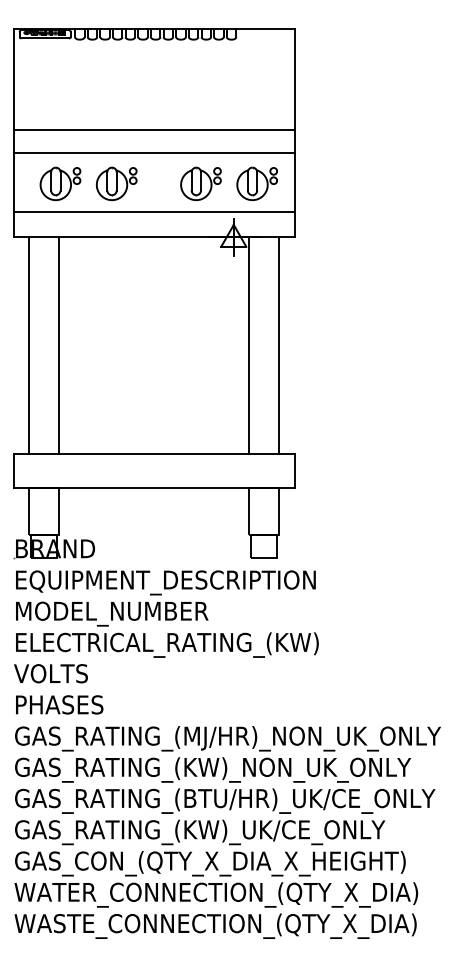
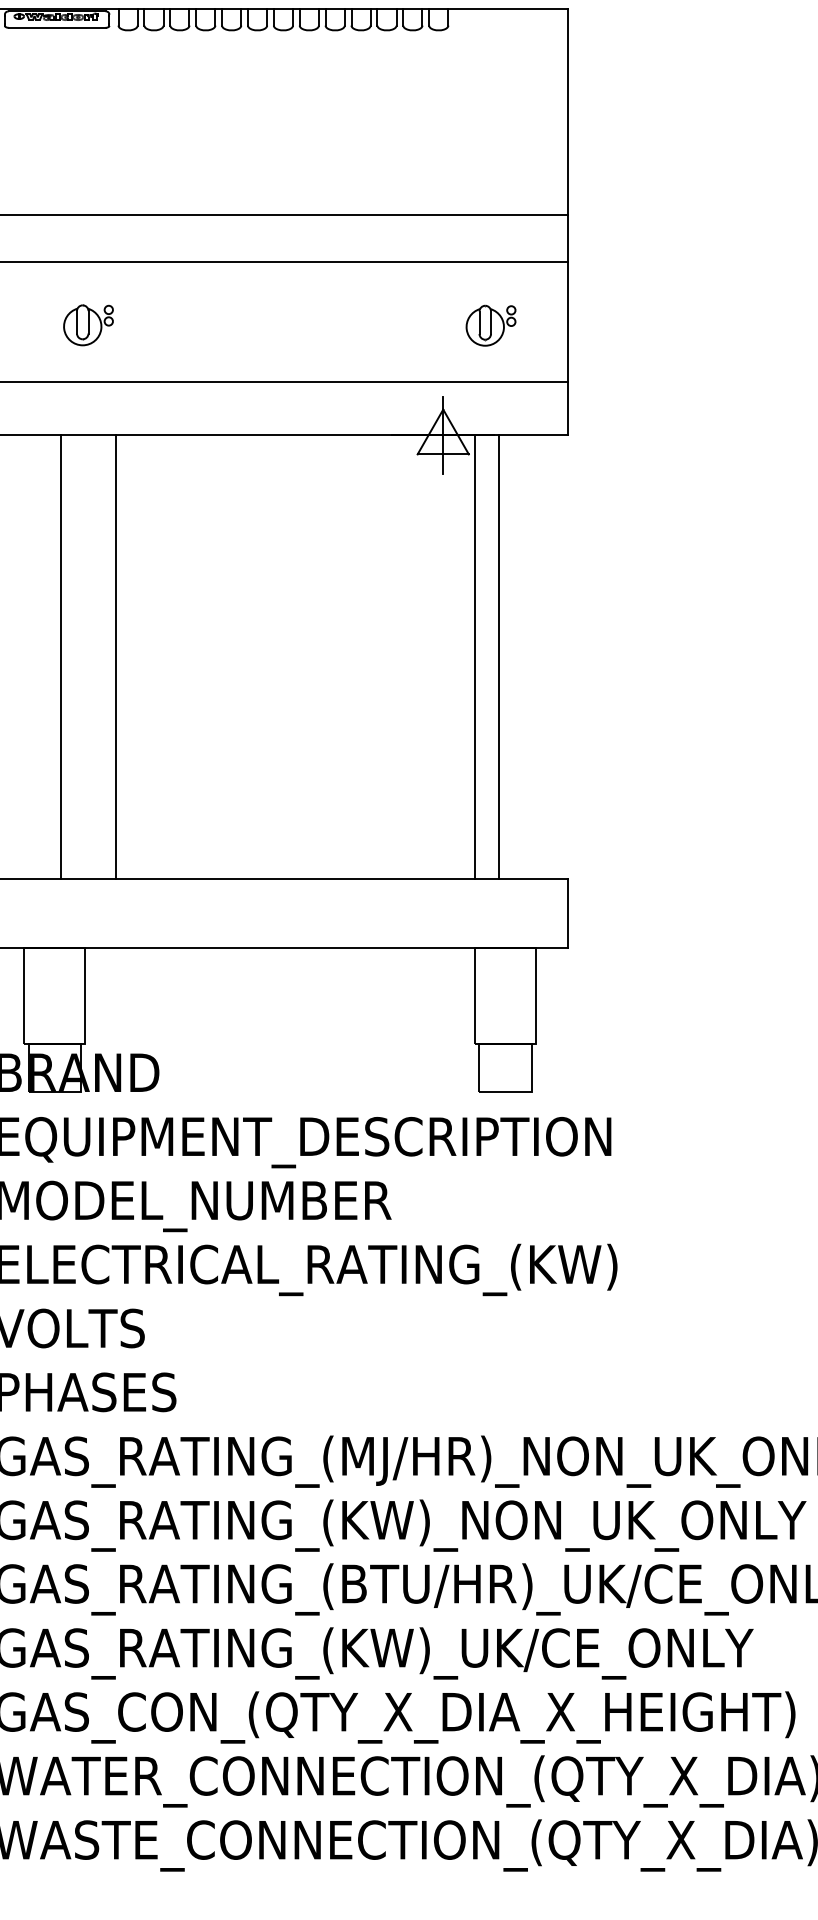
part: (60, 183) -> (88, 324), size x0.6
part: (116, 183) -> (203, 324), removed
part: (200, 183) -> (375, 324), removed
part: (256, 183) -> (489, 324), size x0.6
line: (29, 345) -> (61, 656), moved
line: (59, 345) -> (117, 656), moved
line: (279, 345) -> (500, 656), moved

